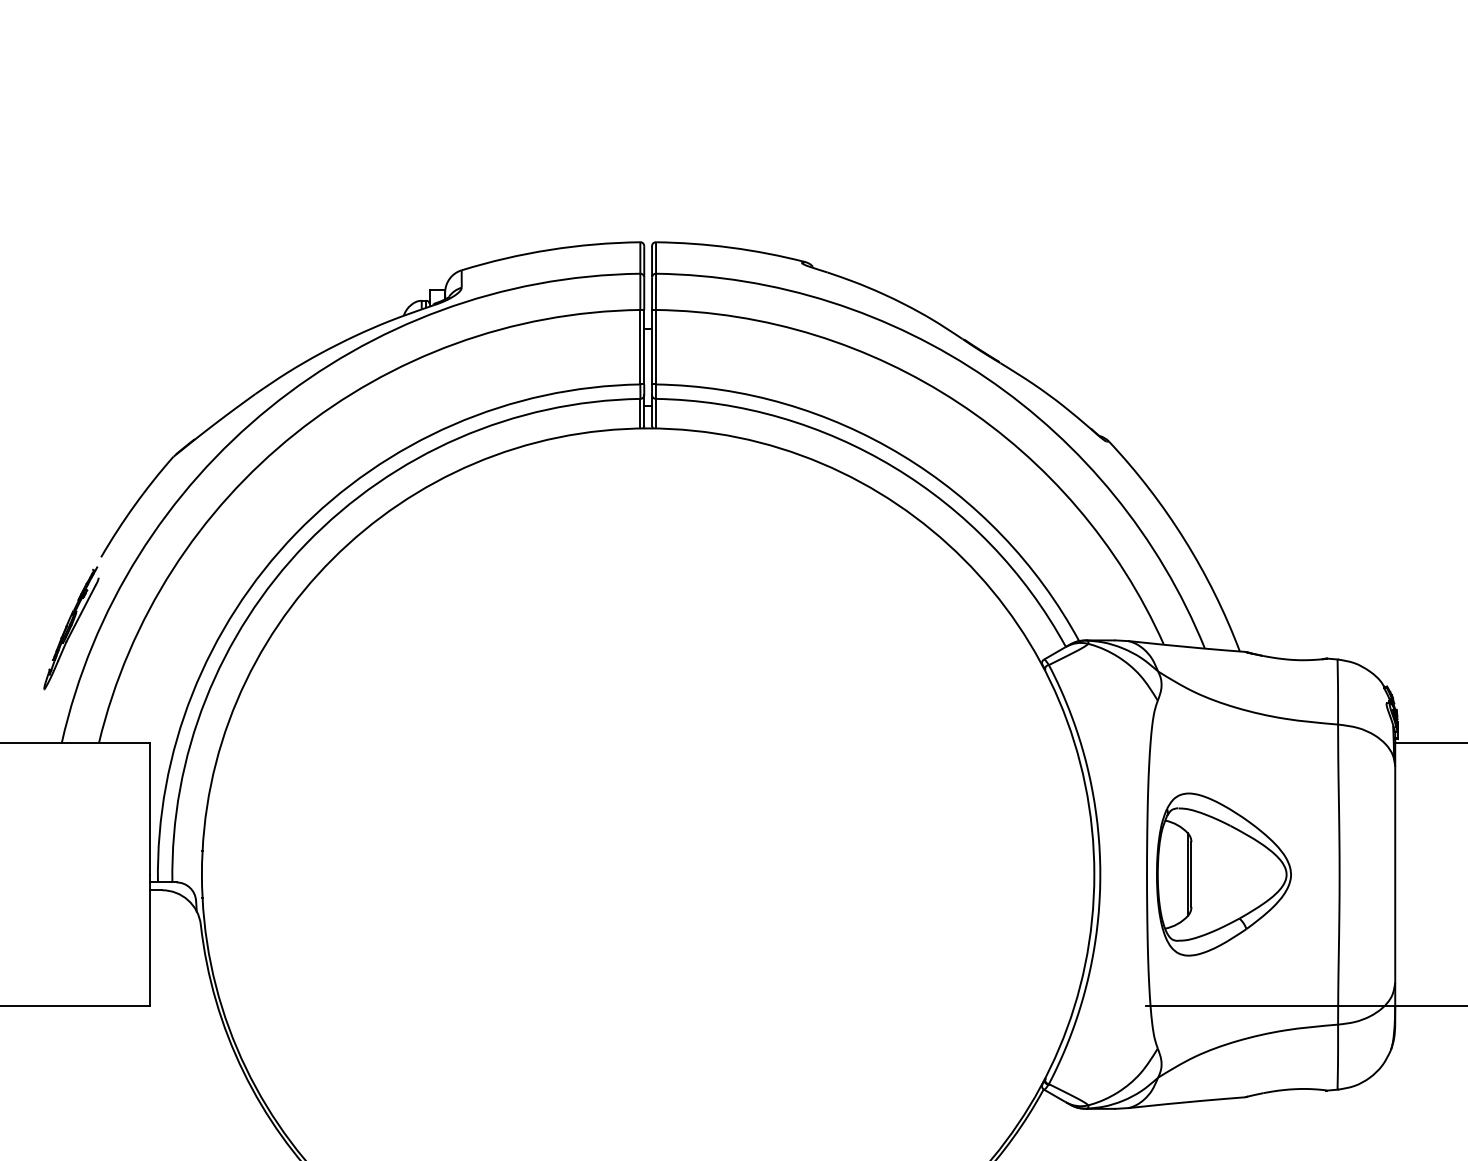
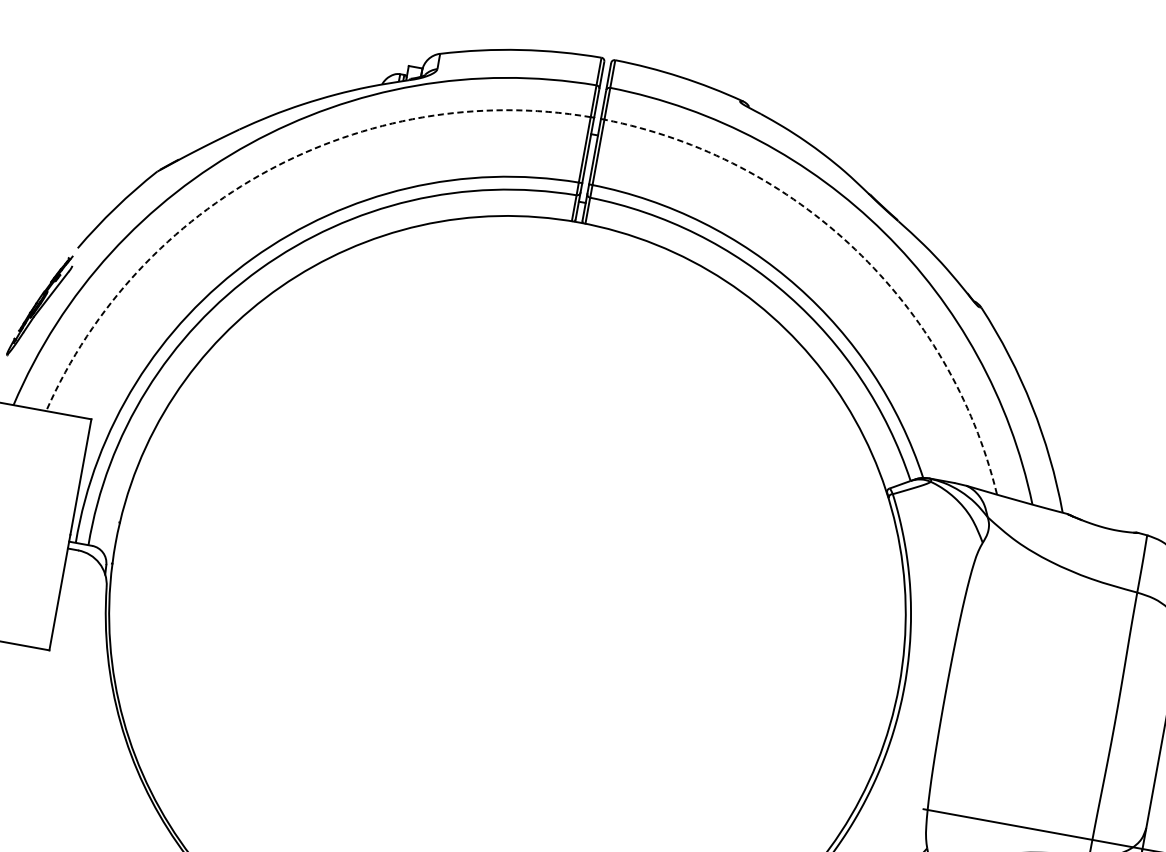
arc: (958, 402) -> (855, 249), solid -> dashed
arc: (295, 433) -> (268, 170), solid -> dashed
part: (1223, 874) -> (1012, 705), removed

